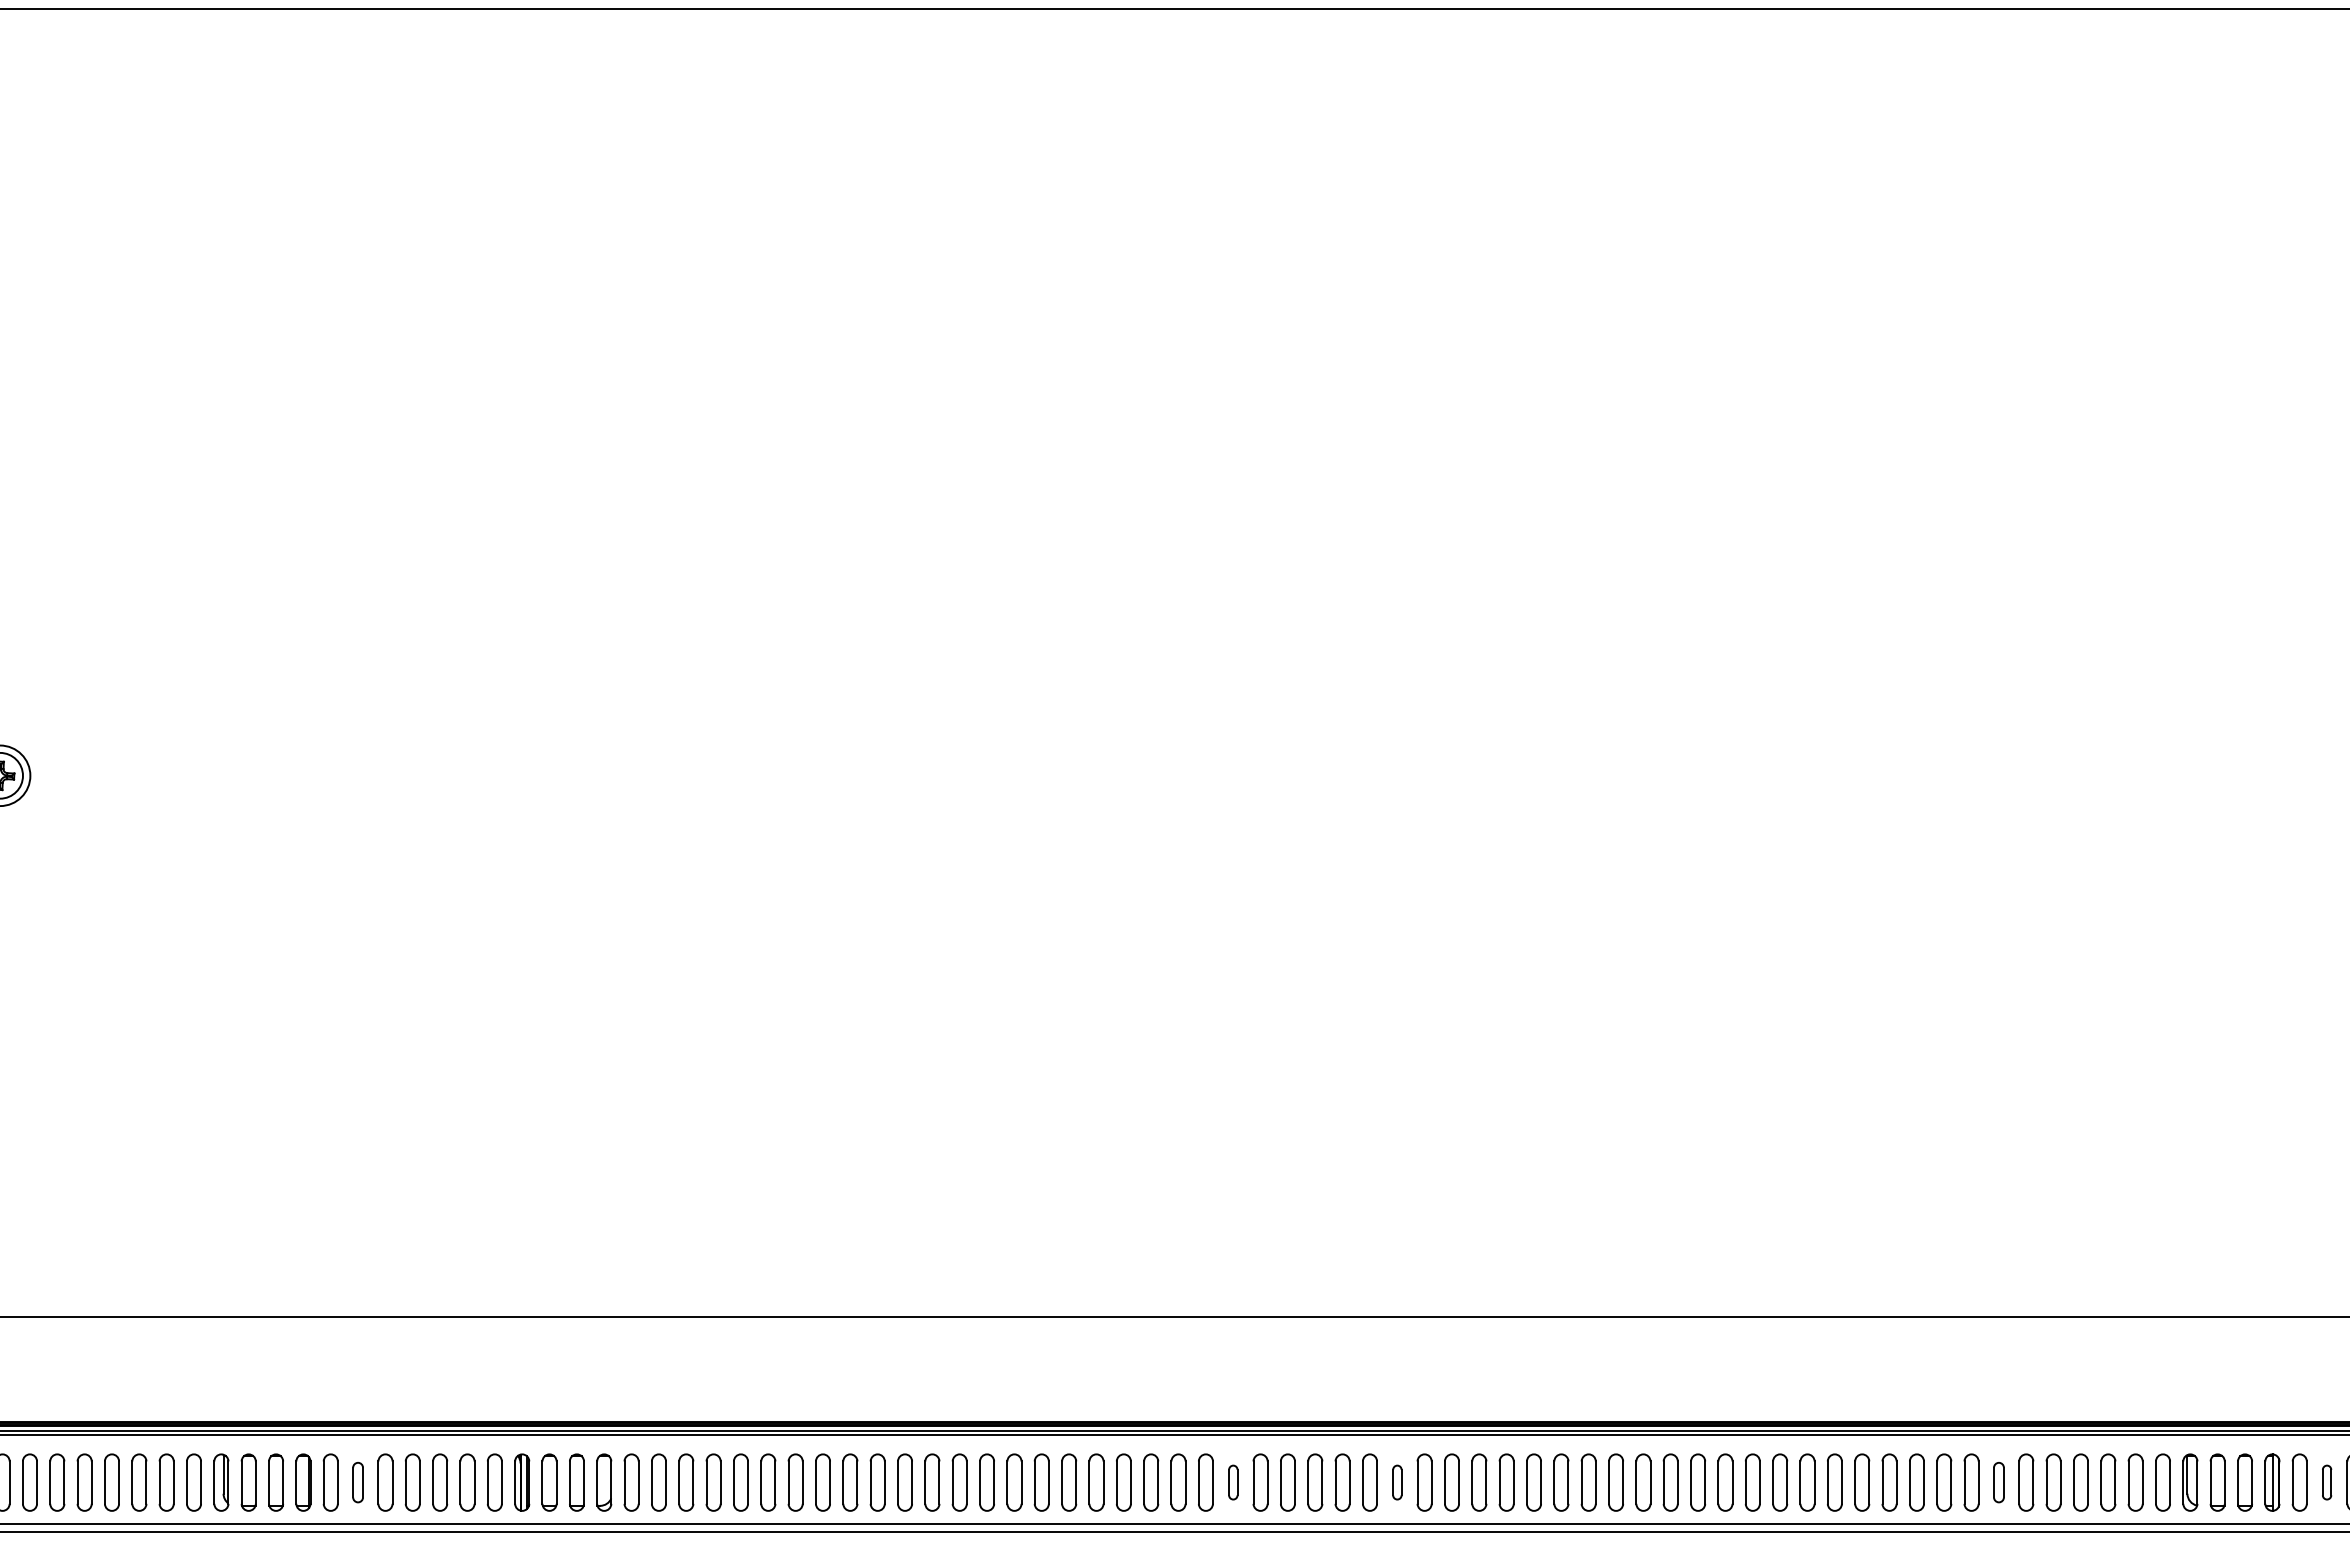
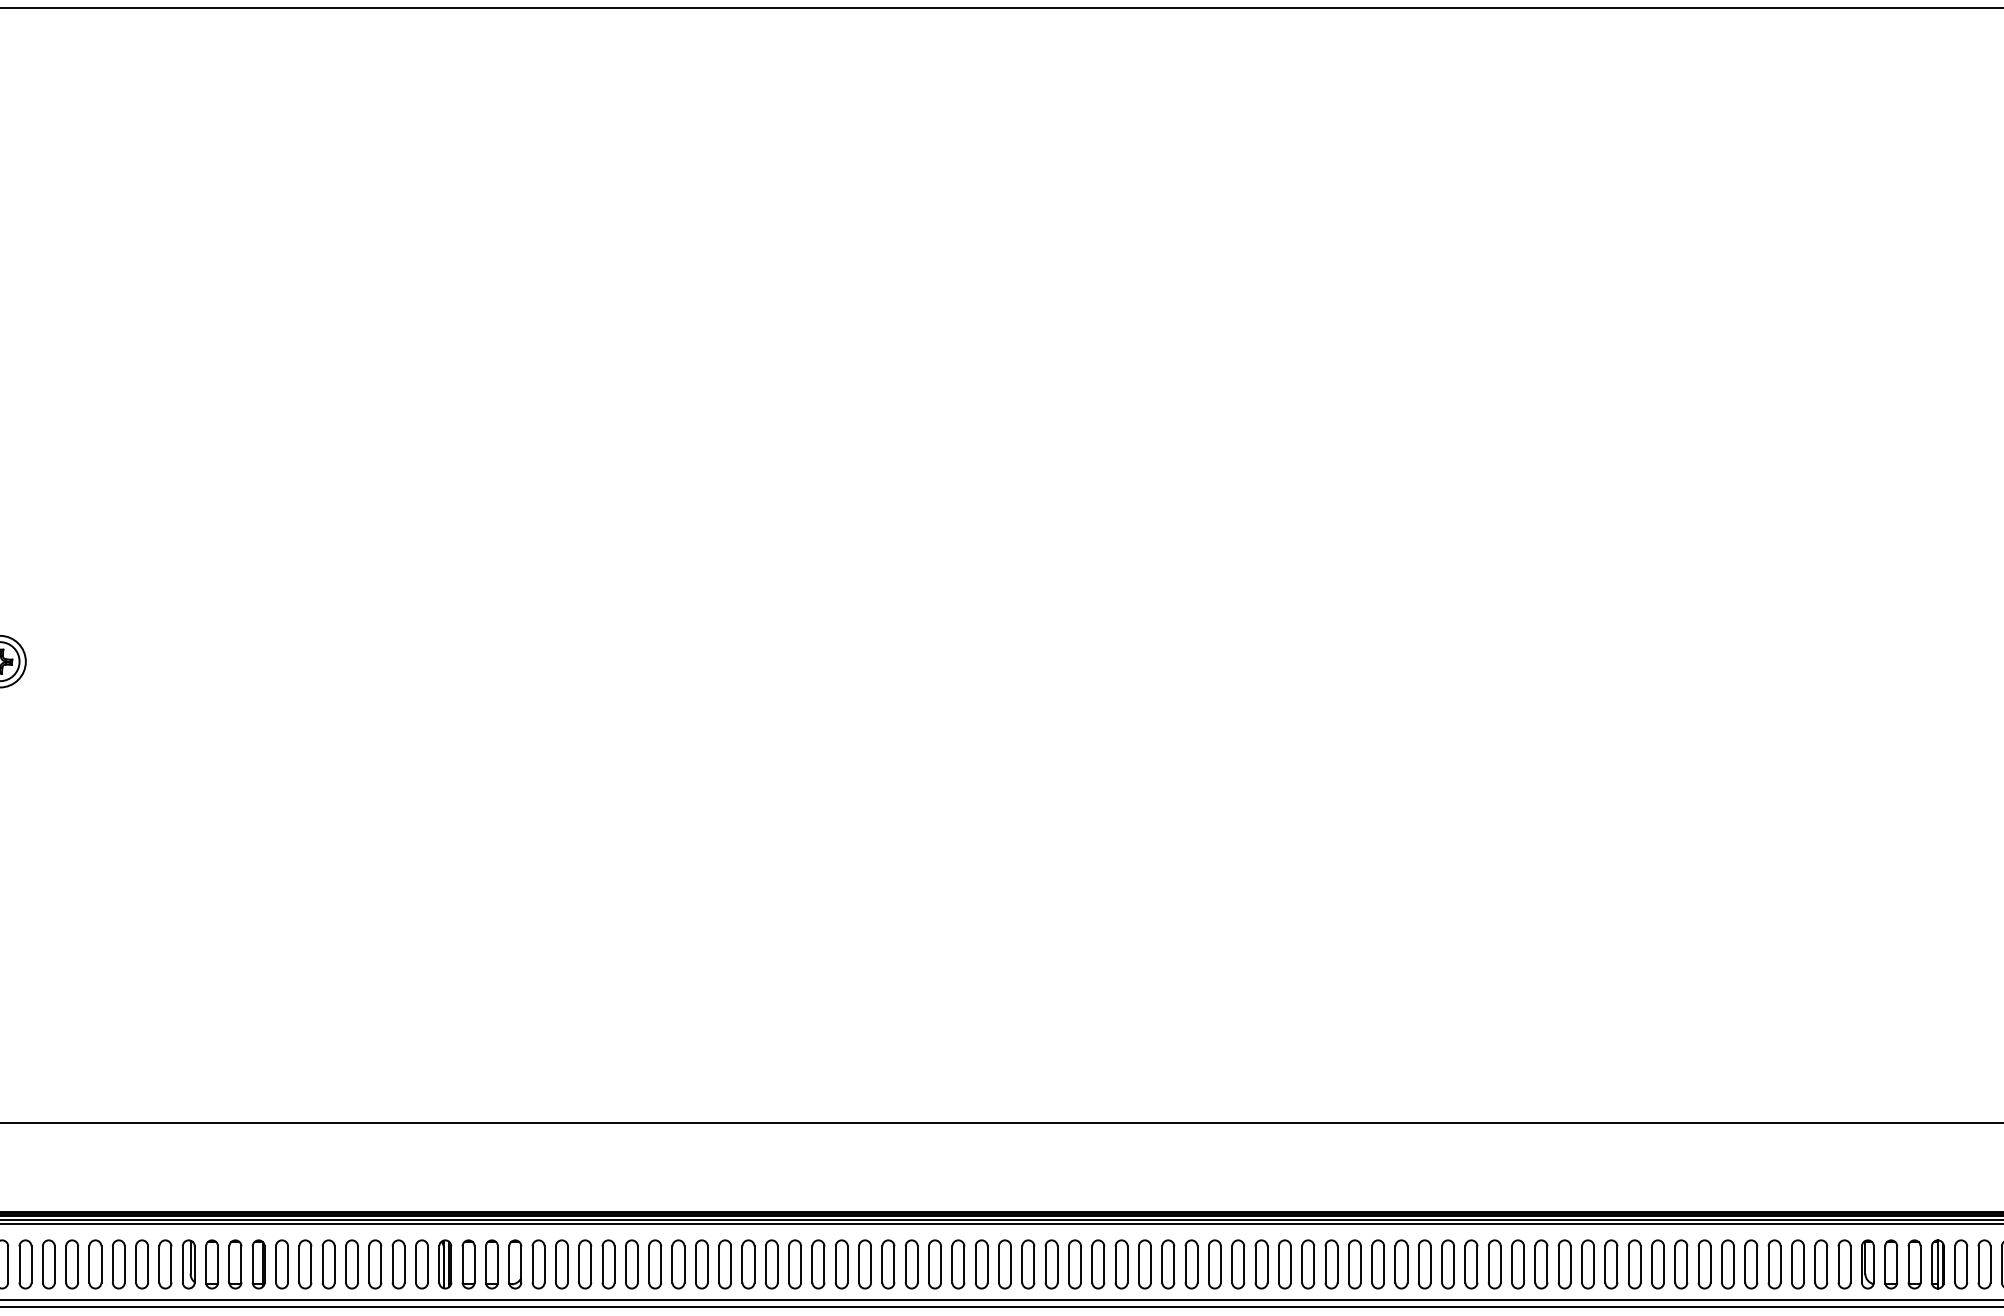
part: (357, 1482) -> (304, 1264), size x1.43
part: (1233, 1482) -> (1051, 1264), size x1.67
part: (1397, 1482) -> (1191, 1264), size x1.67
part: (1998, 1482) -> (1704, 1264), size x1.43
part: (2326, 1482) -> (1983, 1264), size x1.67

